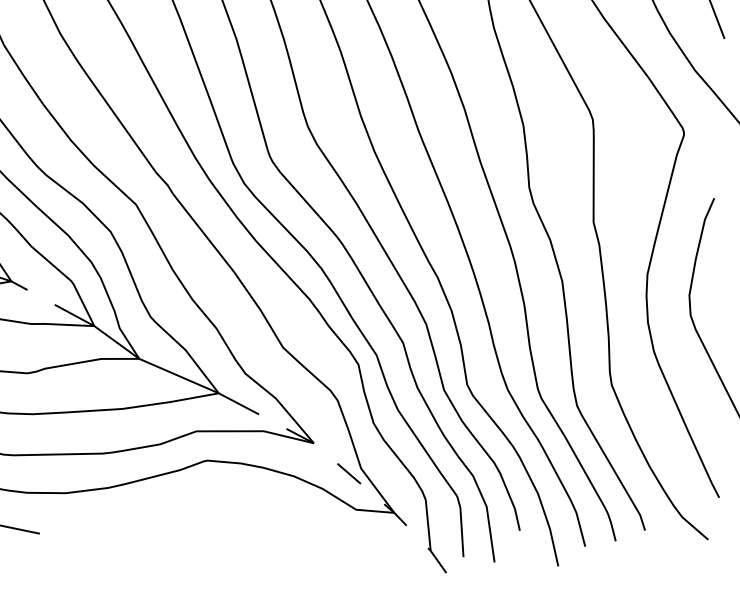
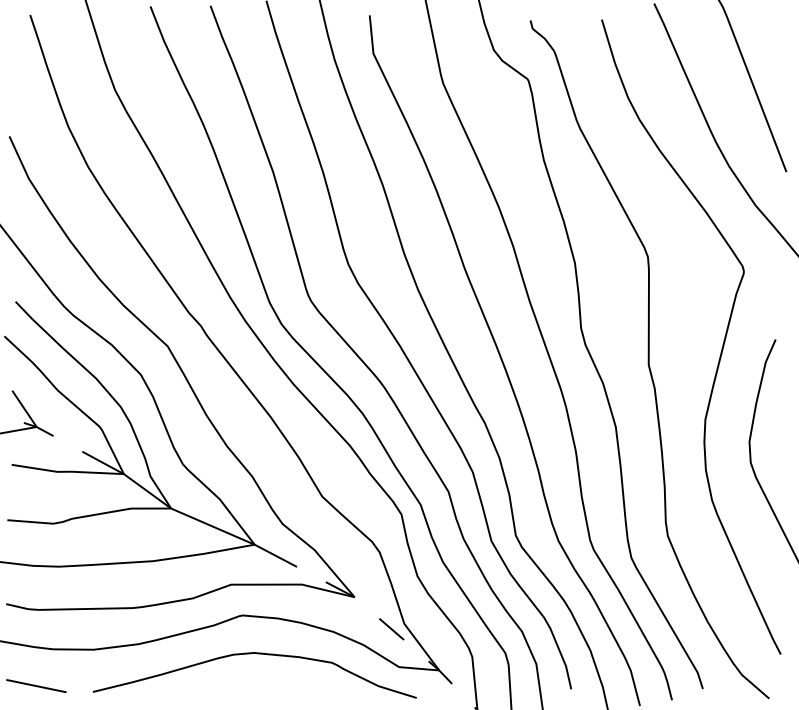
curve: (220, 497) -> (256, 654), added

